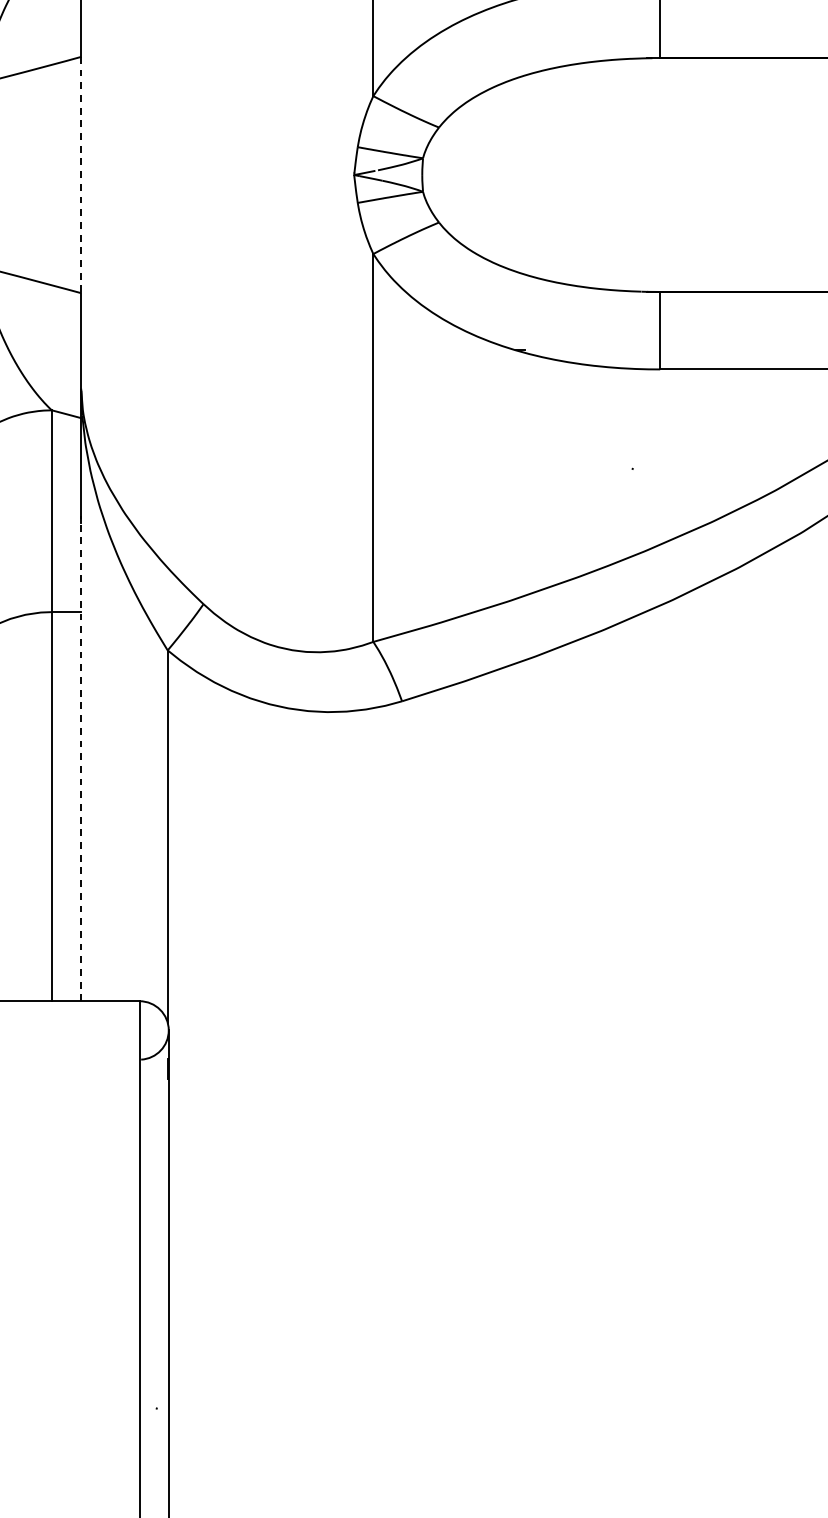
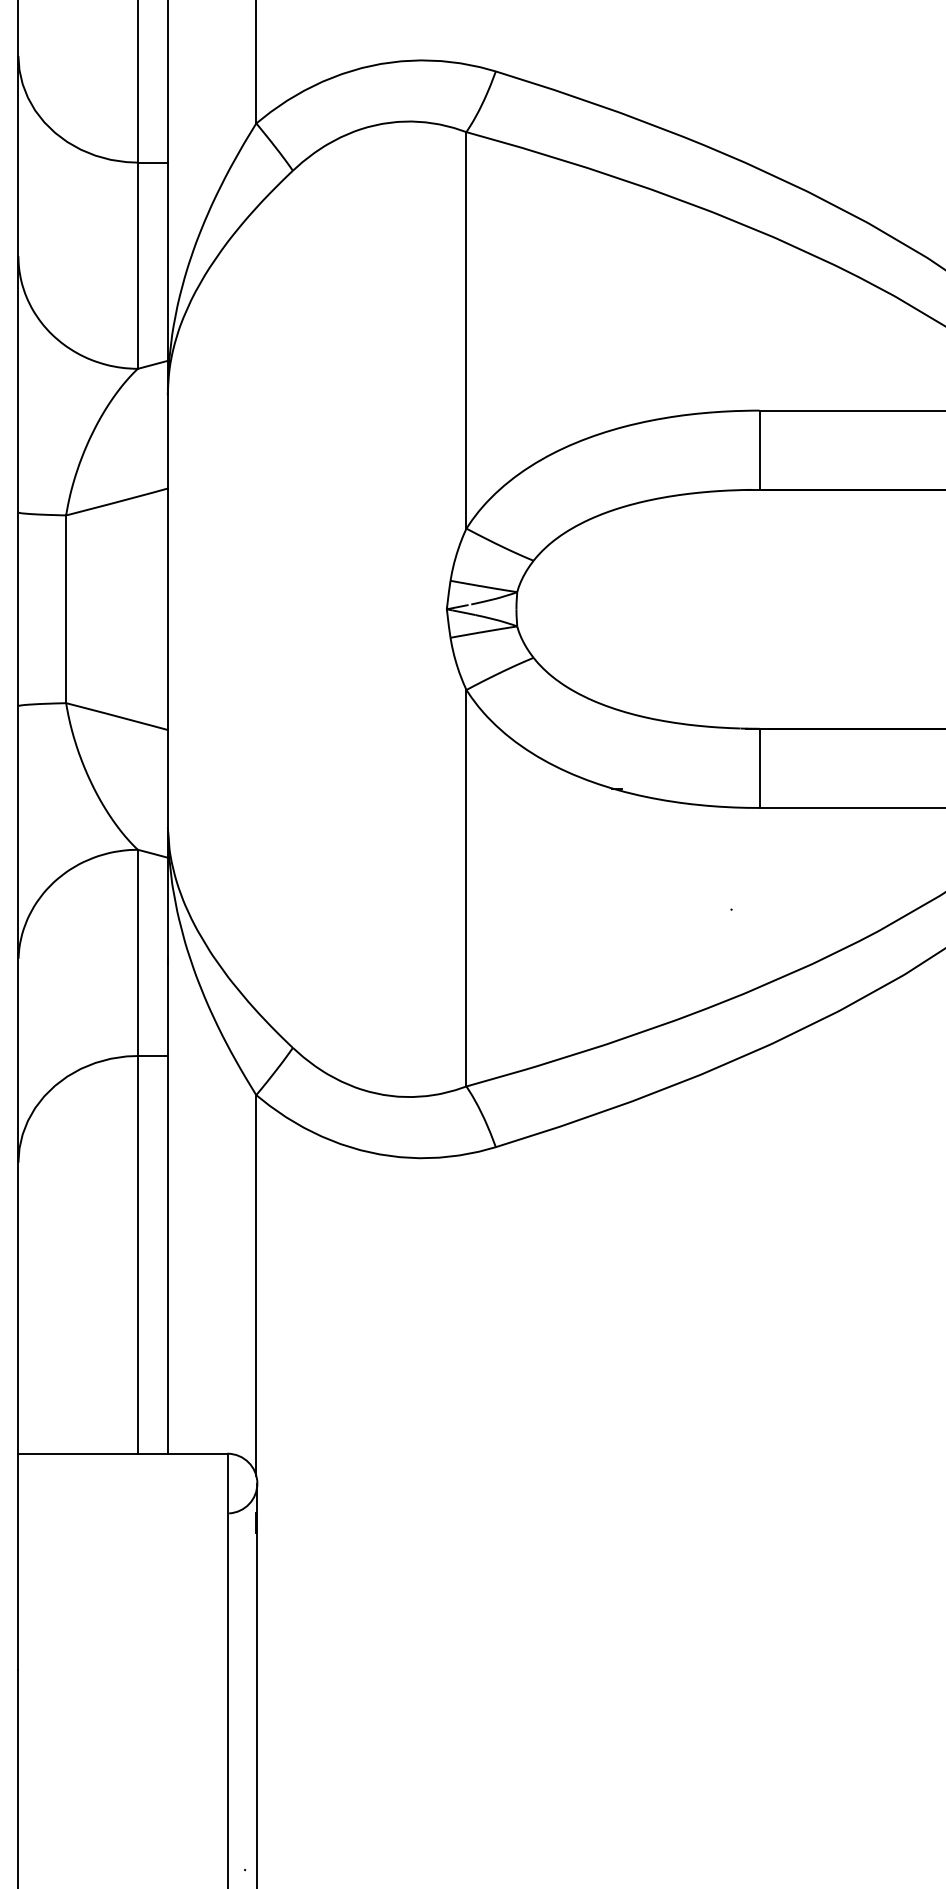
line: (80, 175) -> (167, 609), dashed -> solid
line: (80, 758) -> (167, 1205), dashed -> solid

